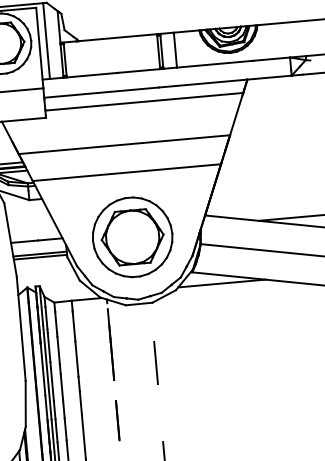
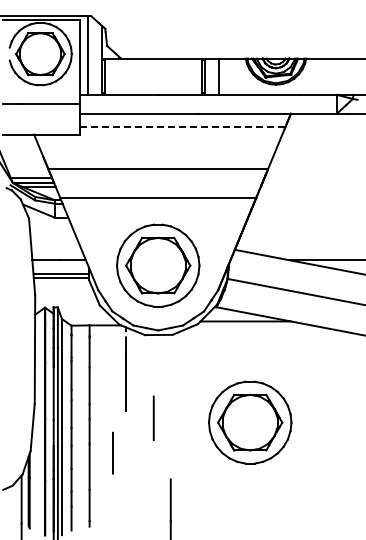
line: (144, 102) -> (182, 127), solid -> dashed
line: (155, 363) -> (153, 418), moved
part: (235, 380) -> (250, 422), added
line: (117, 420) -> (112, 452), moved

